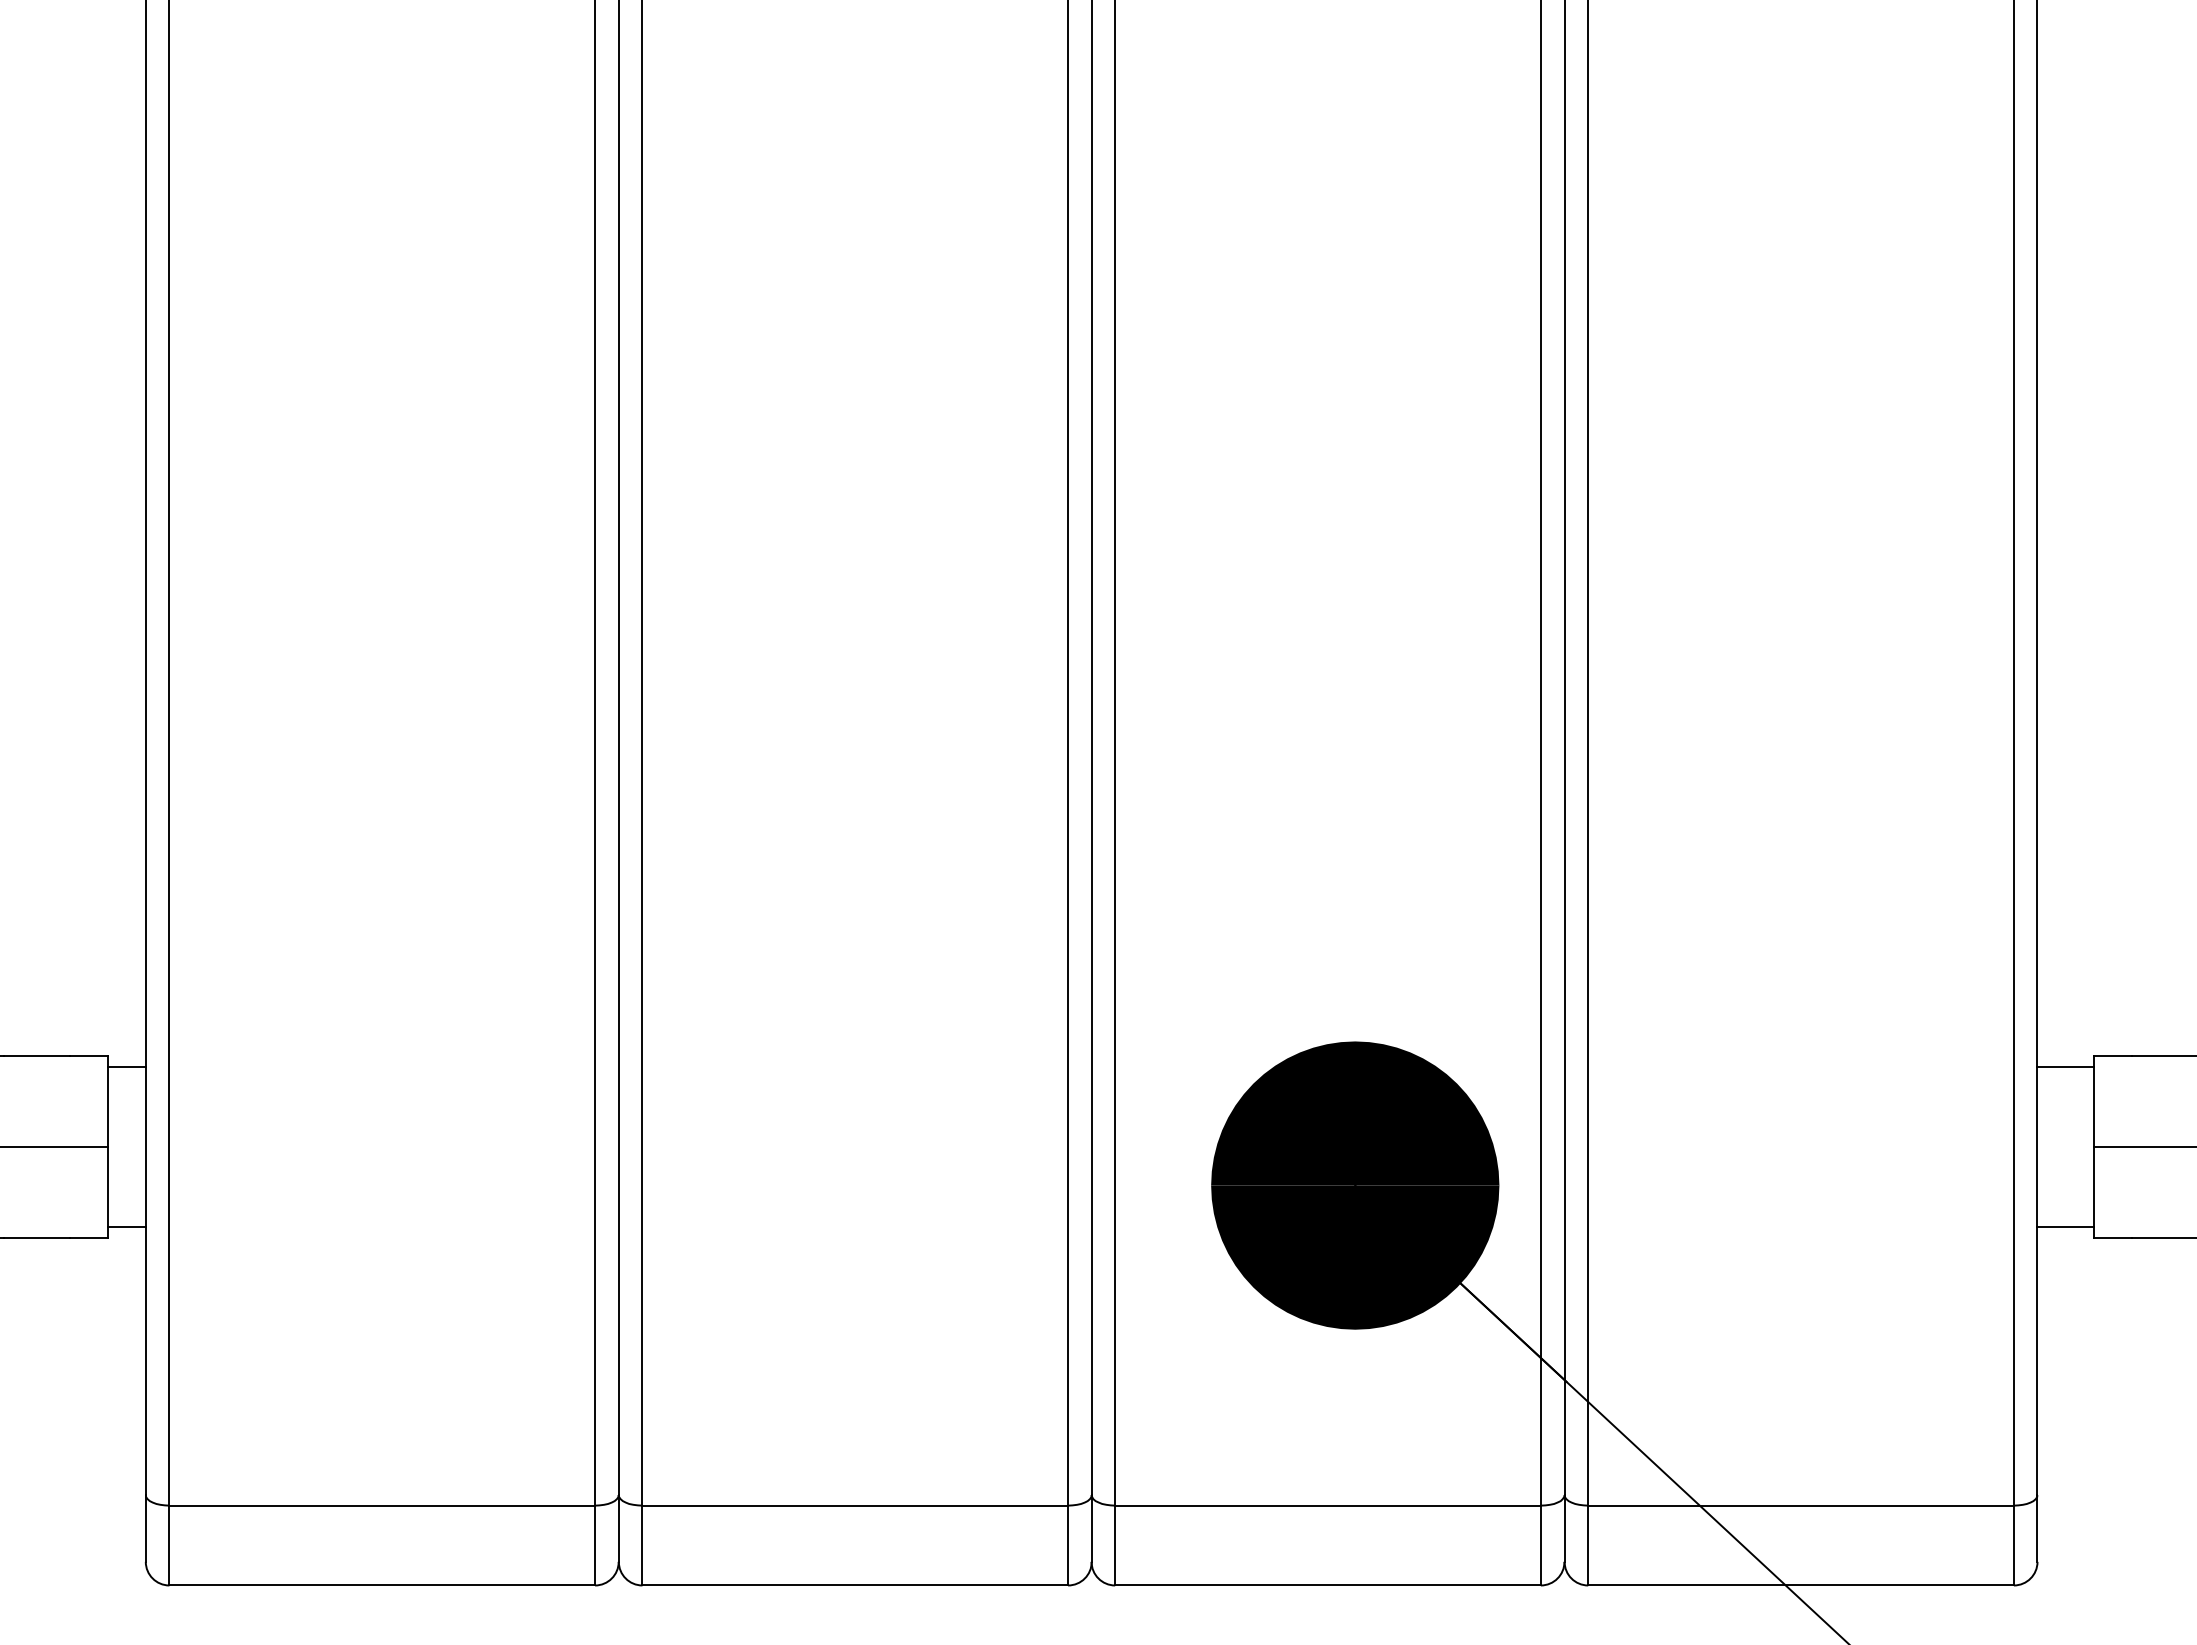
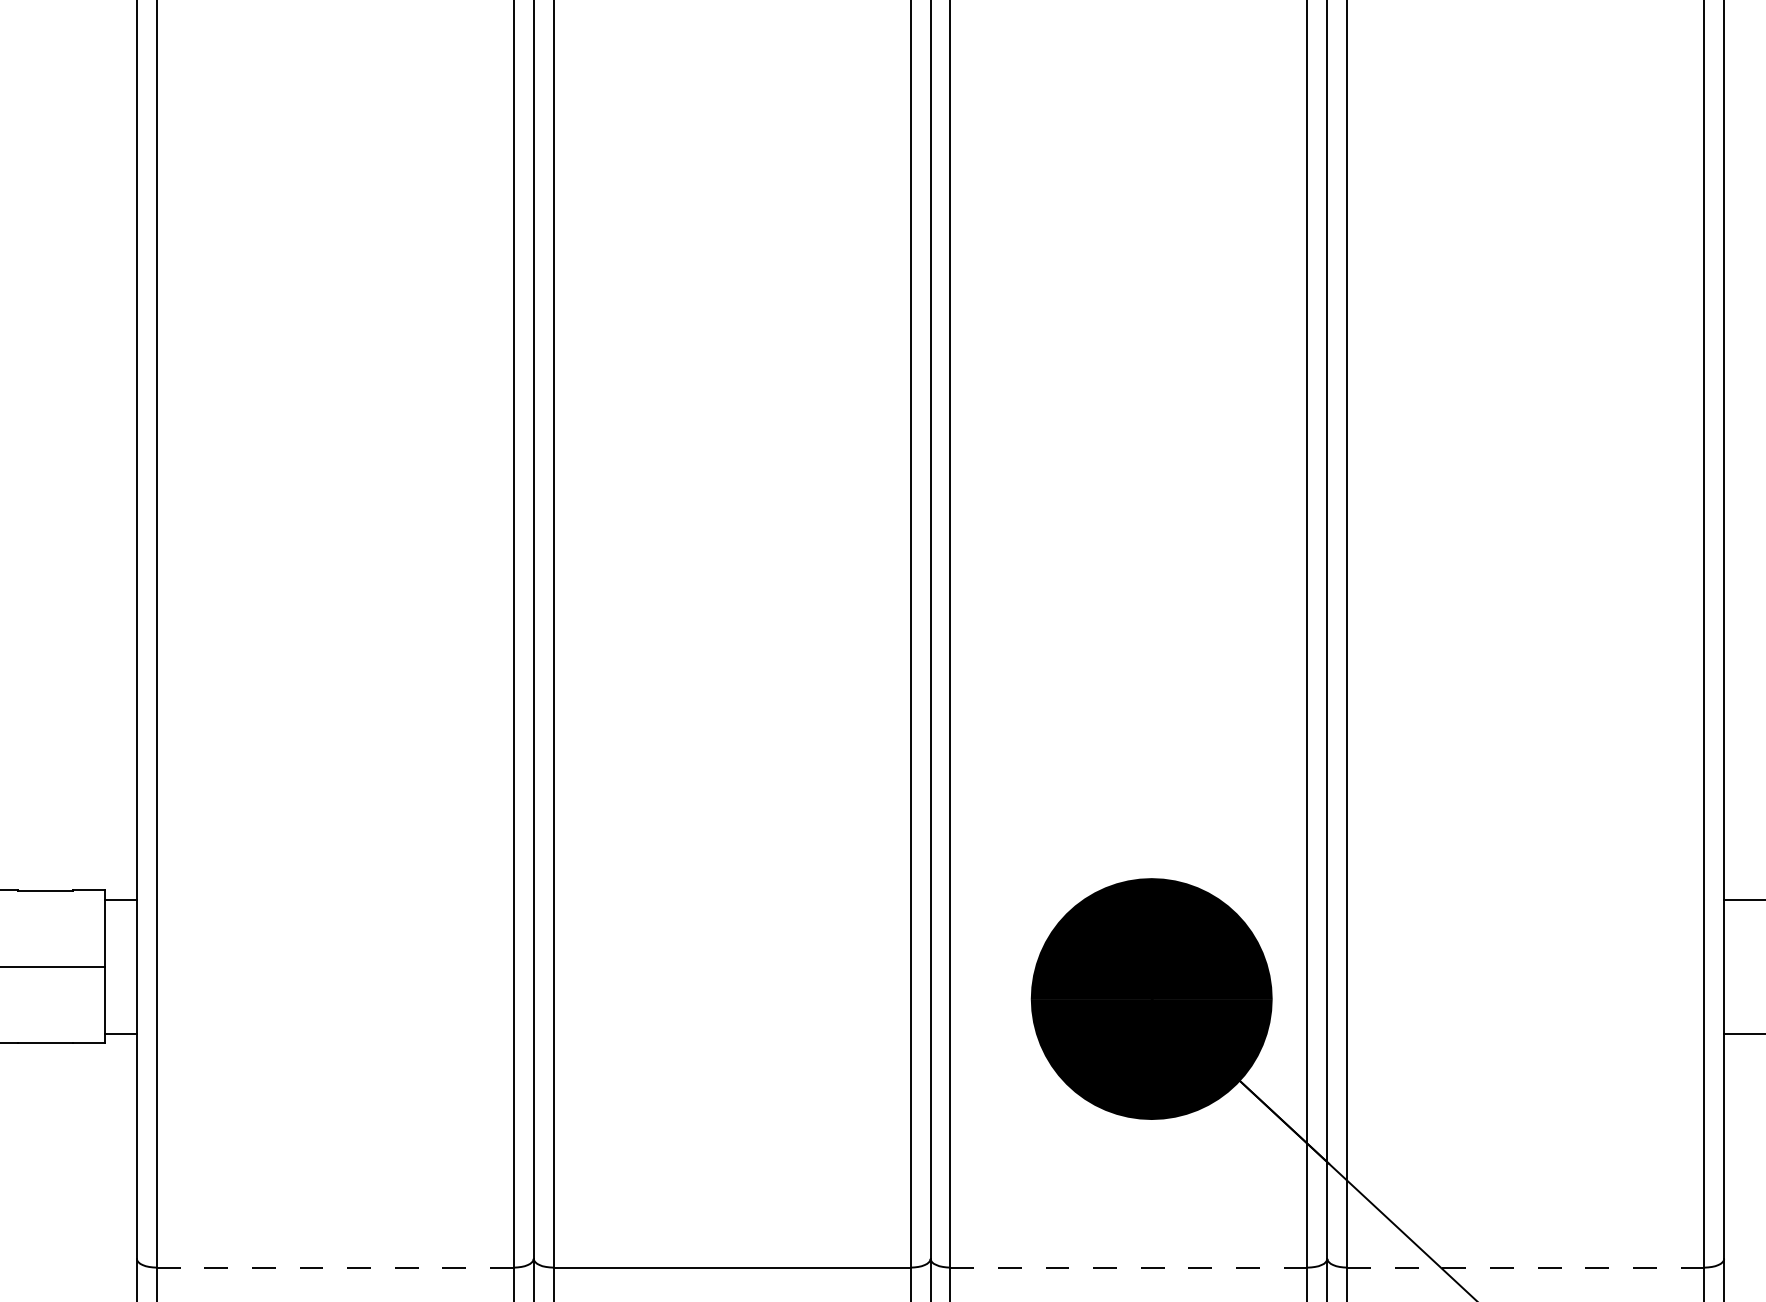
line: (382, 1505) -> (335, 1267), solid -> dashed
line: (1328, 1505) -> (1129, 1267), solid -> dashed
line: (1801, 1505) -> (1526, 1267), solid -> dashed

